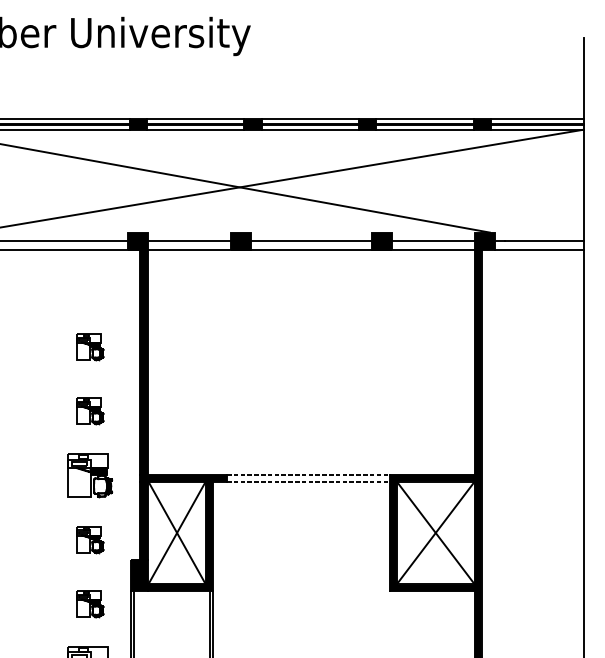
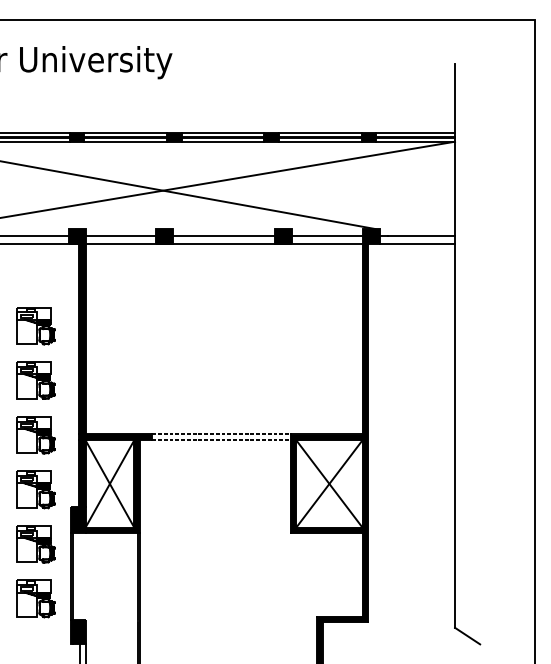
part: (89, 347) -> (35, 326), size x1.67
part: (89, 411) -> (35, 380), size x1.67
part: (89, 539) -> (35, 489), size x1.67
part: (89, 604) -> (35, 544), size x1.67

